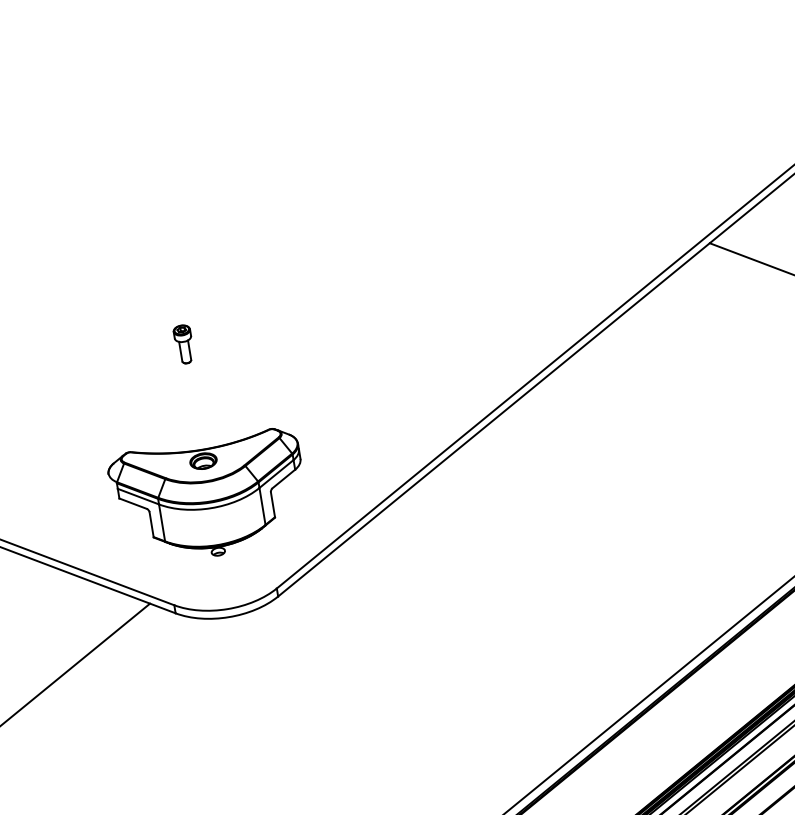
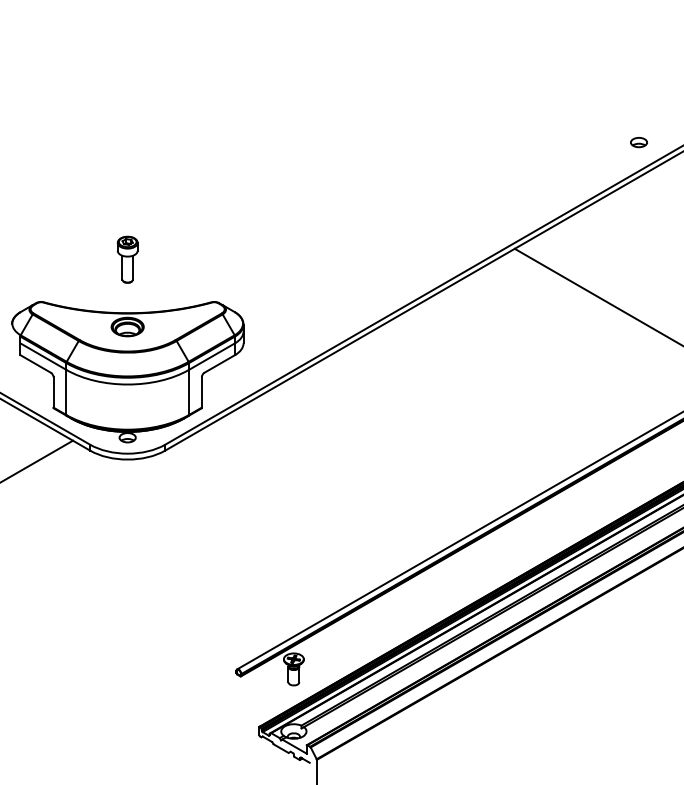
part: (183, 344) -> (127, 259), size x1.67
part: (209, 498) -> (127, 372), size x1.67

